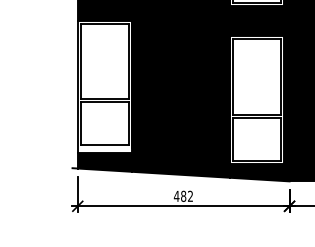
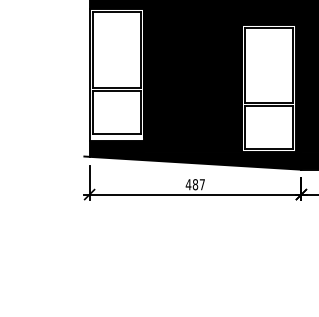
text: (189, 196) -> (201, 184), 482 -> 487

